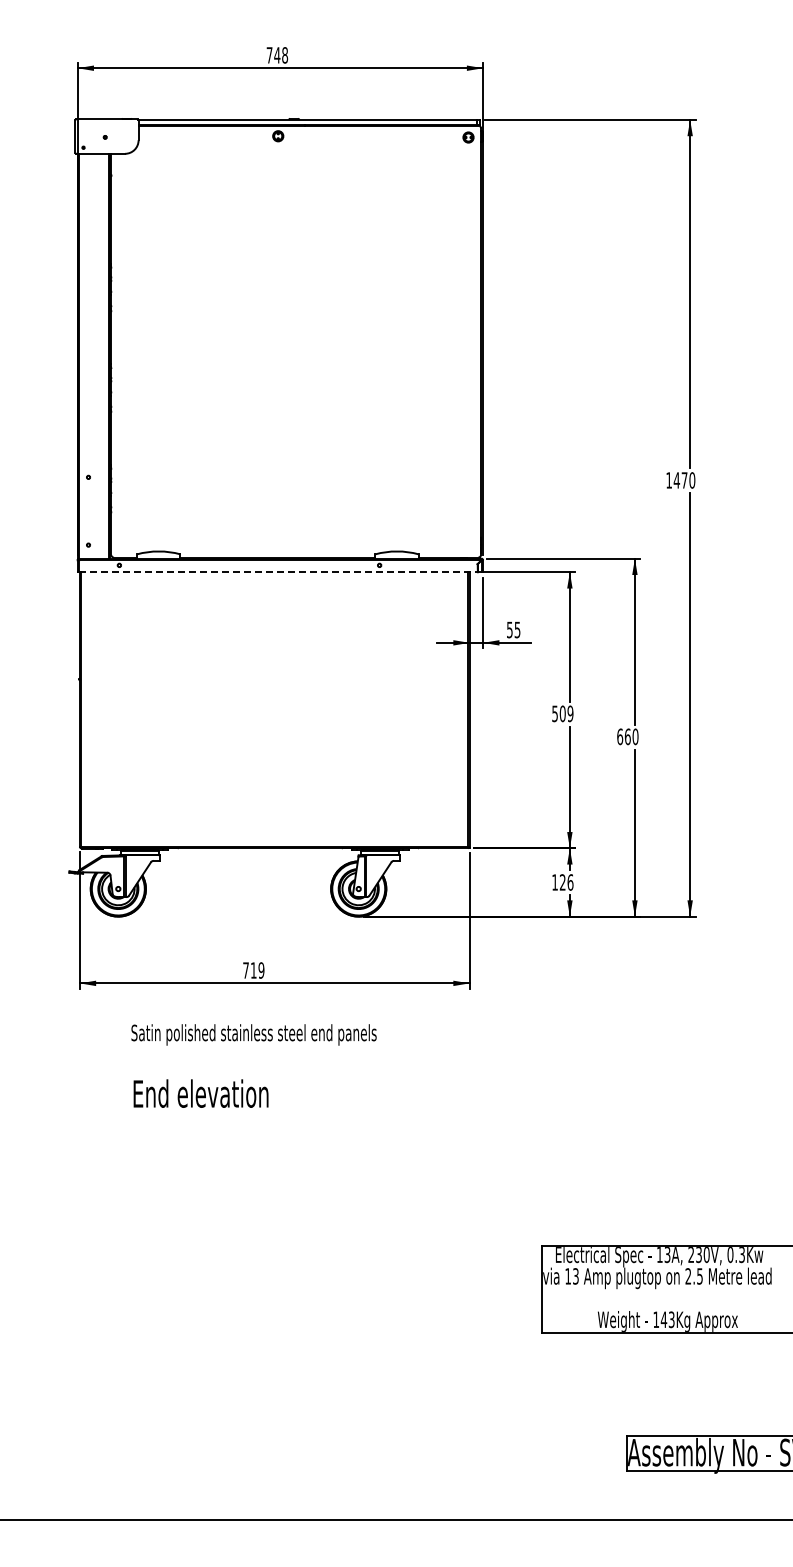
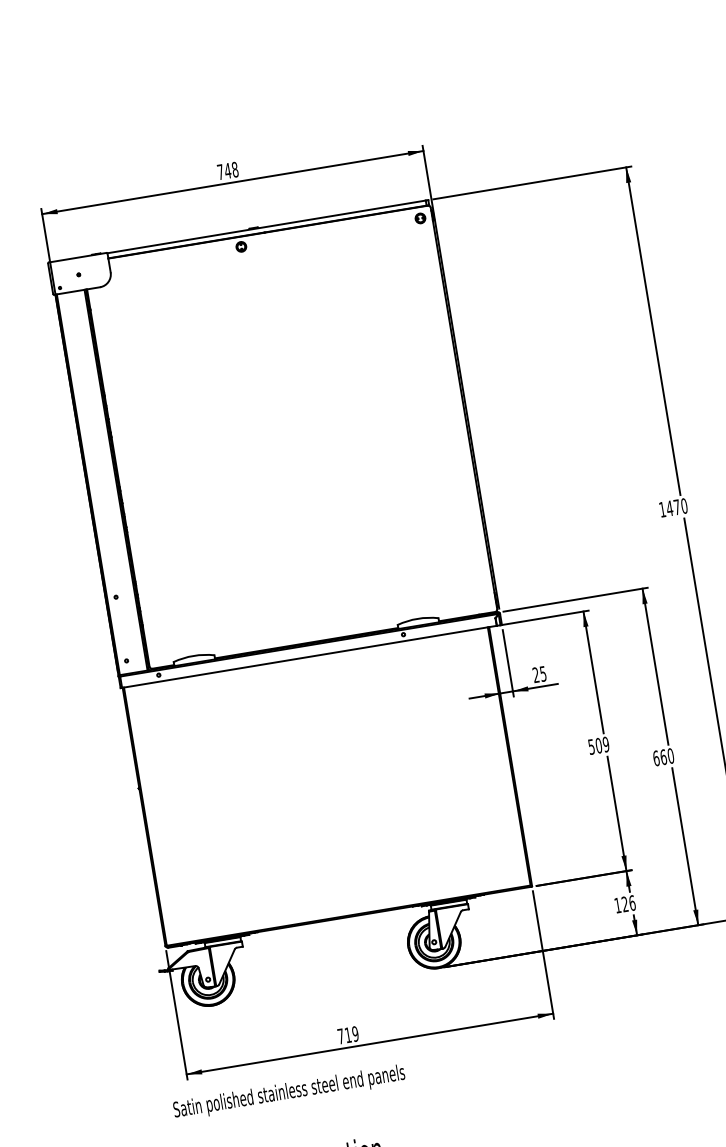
line: (278, 572) -> (309, 657), dashed -> solid
text: (509, 629) -> (535, 674), 55 -> 25
text: (253, 1034) -> (288, 1092), moved

